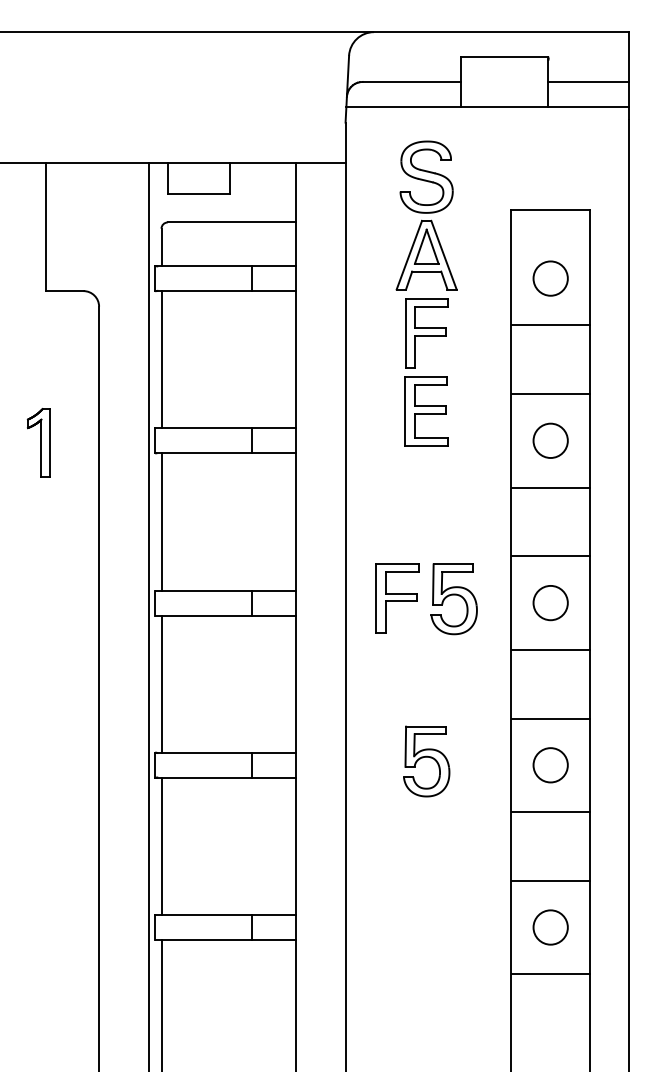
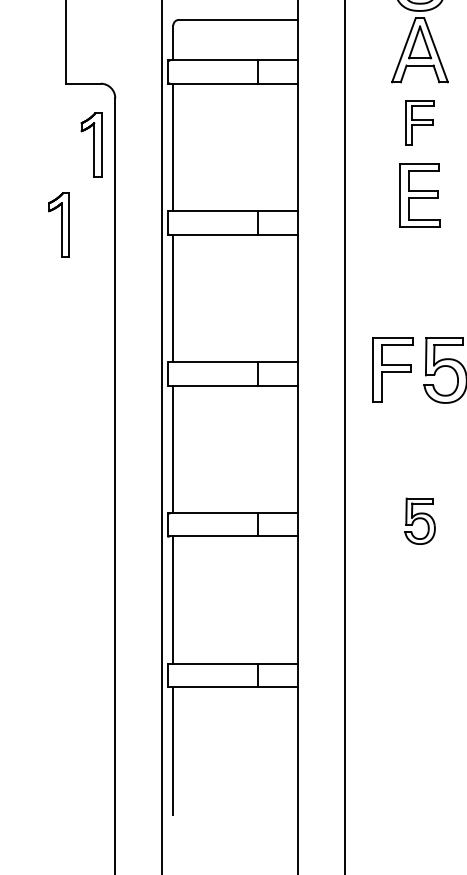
part: (426, 333) -> (419, 123), size x0.7
part: (73, 356) -> (91, 144), added
part: (426, 761) -> (419, 521), size x0.7

